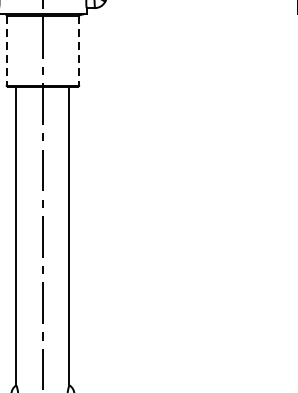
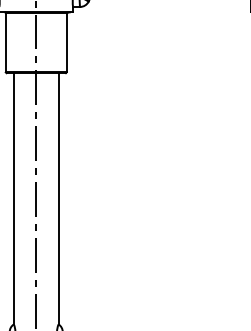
line: (6, 50) -> (5, 42), dashed -> solid
line: (78, 50) -> (66, 42), dashed -> solid

